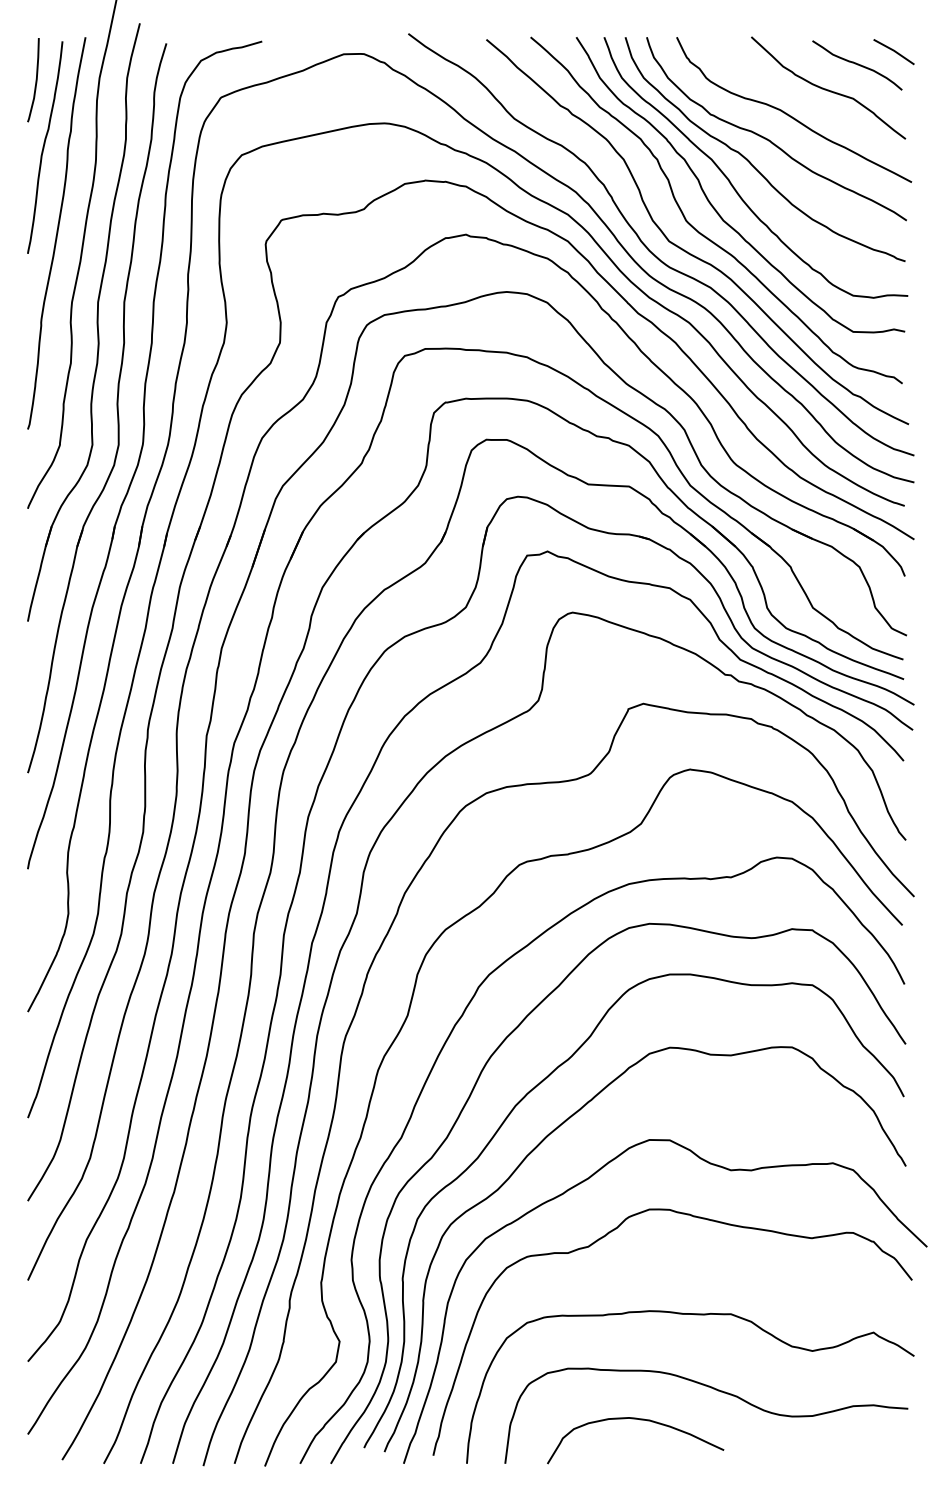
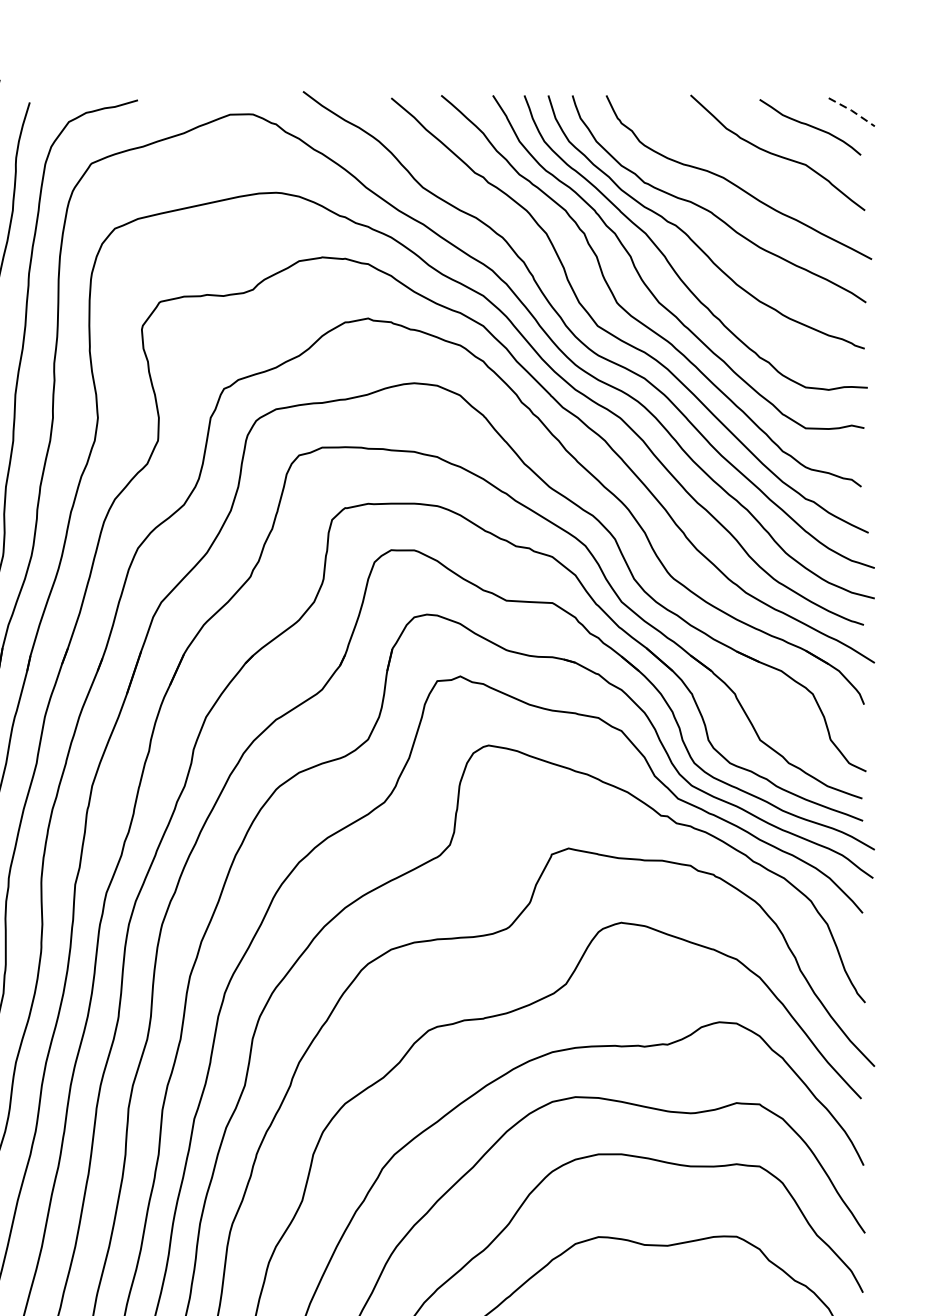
line: (894, 50) -> (852, 110), solid -> dashed

